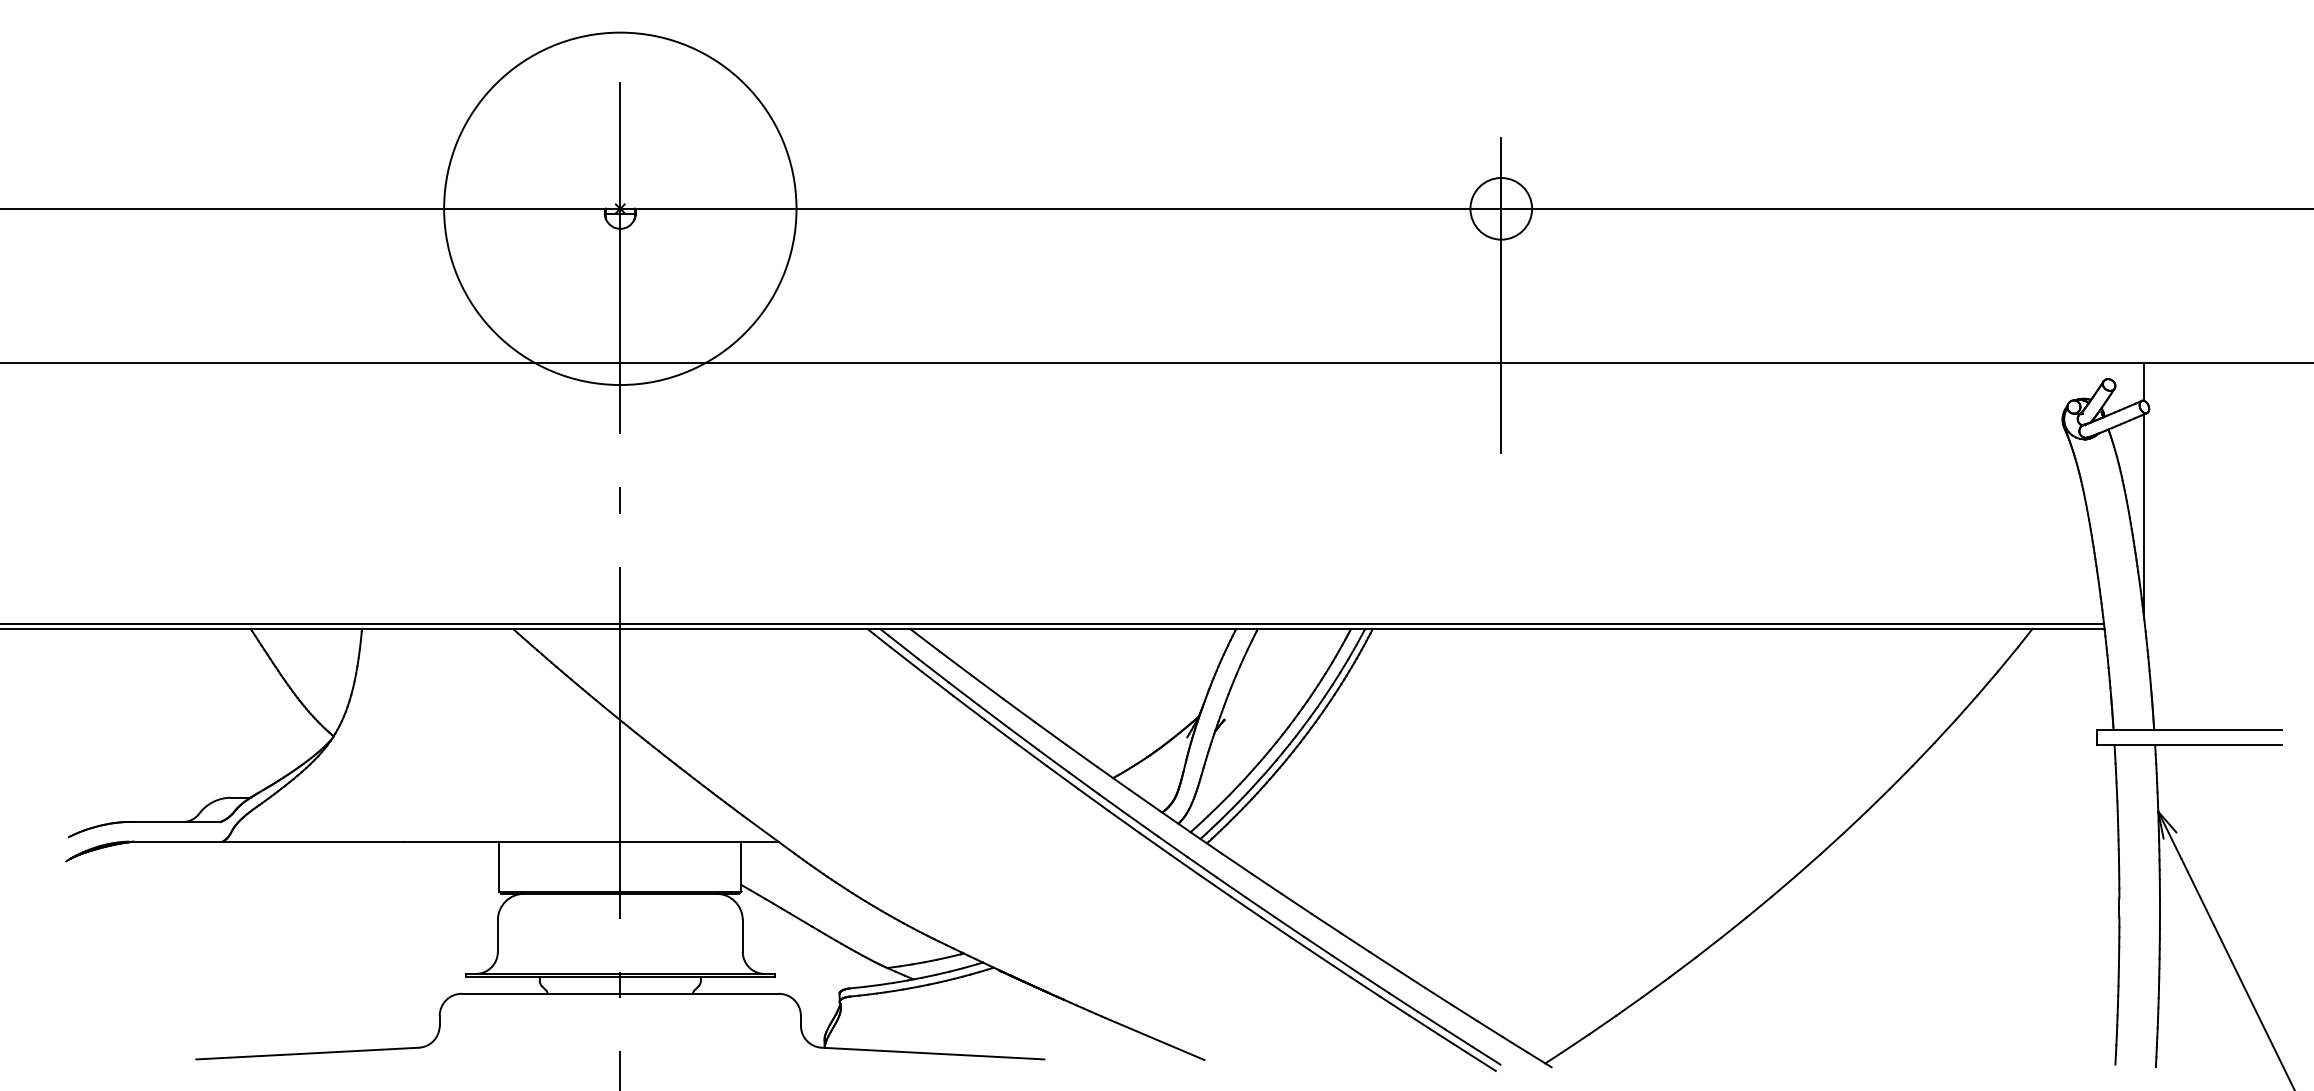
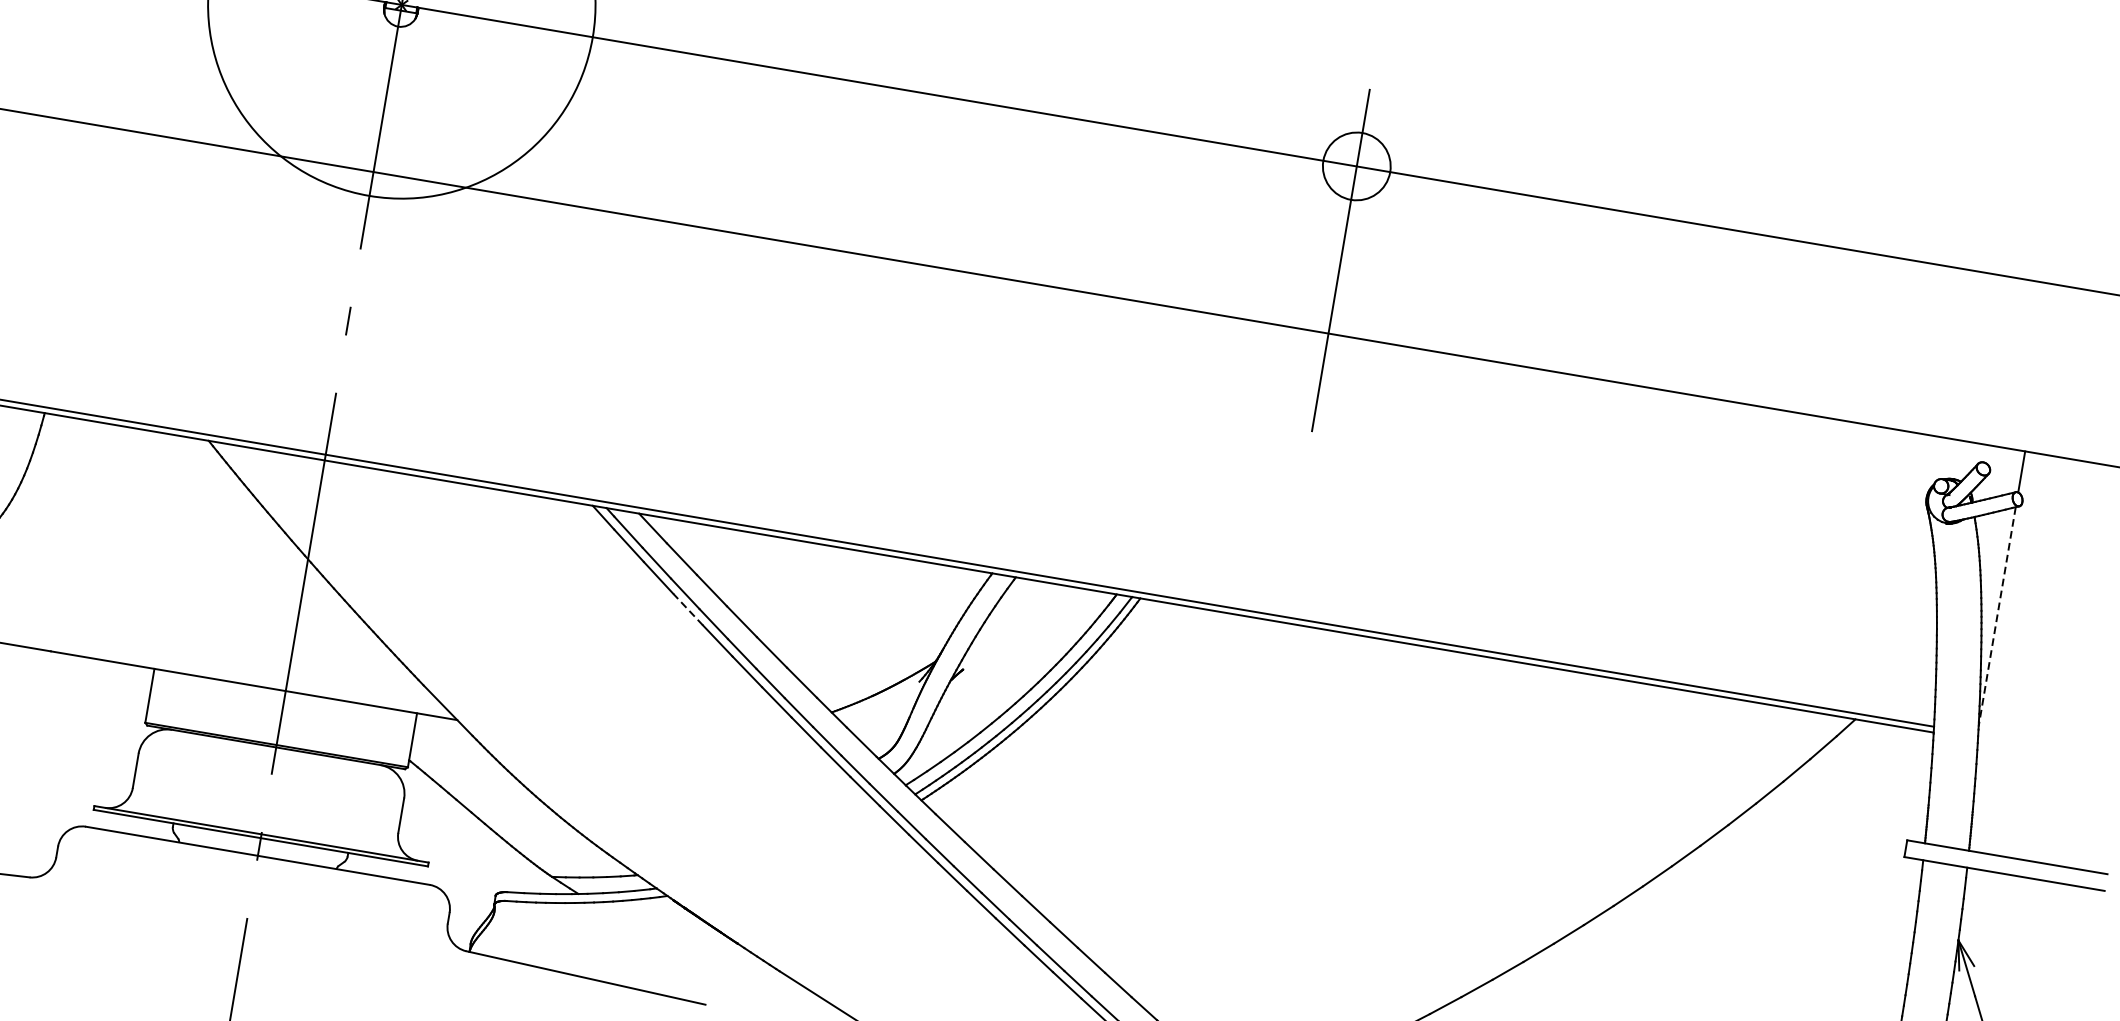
line: (2143, 516) -> (1996, 617), solid -> dashed
line: (968, 707) -> (687, 609), solid -> dashed

